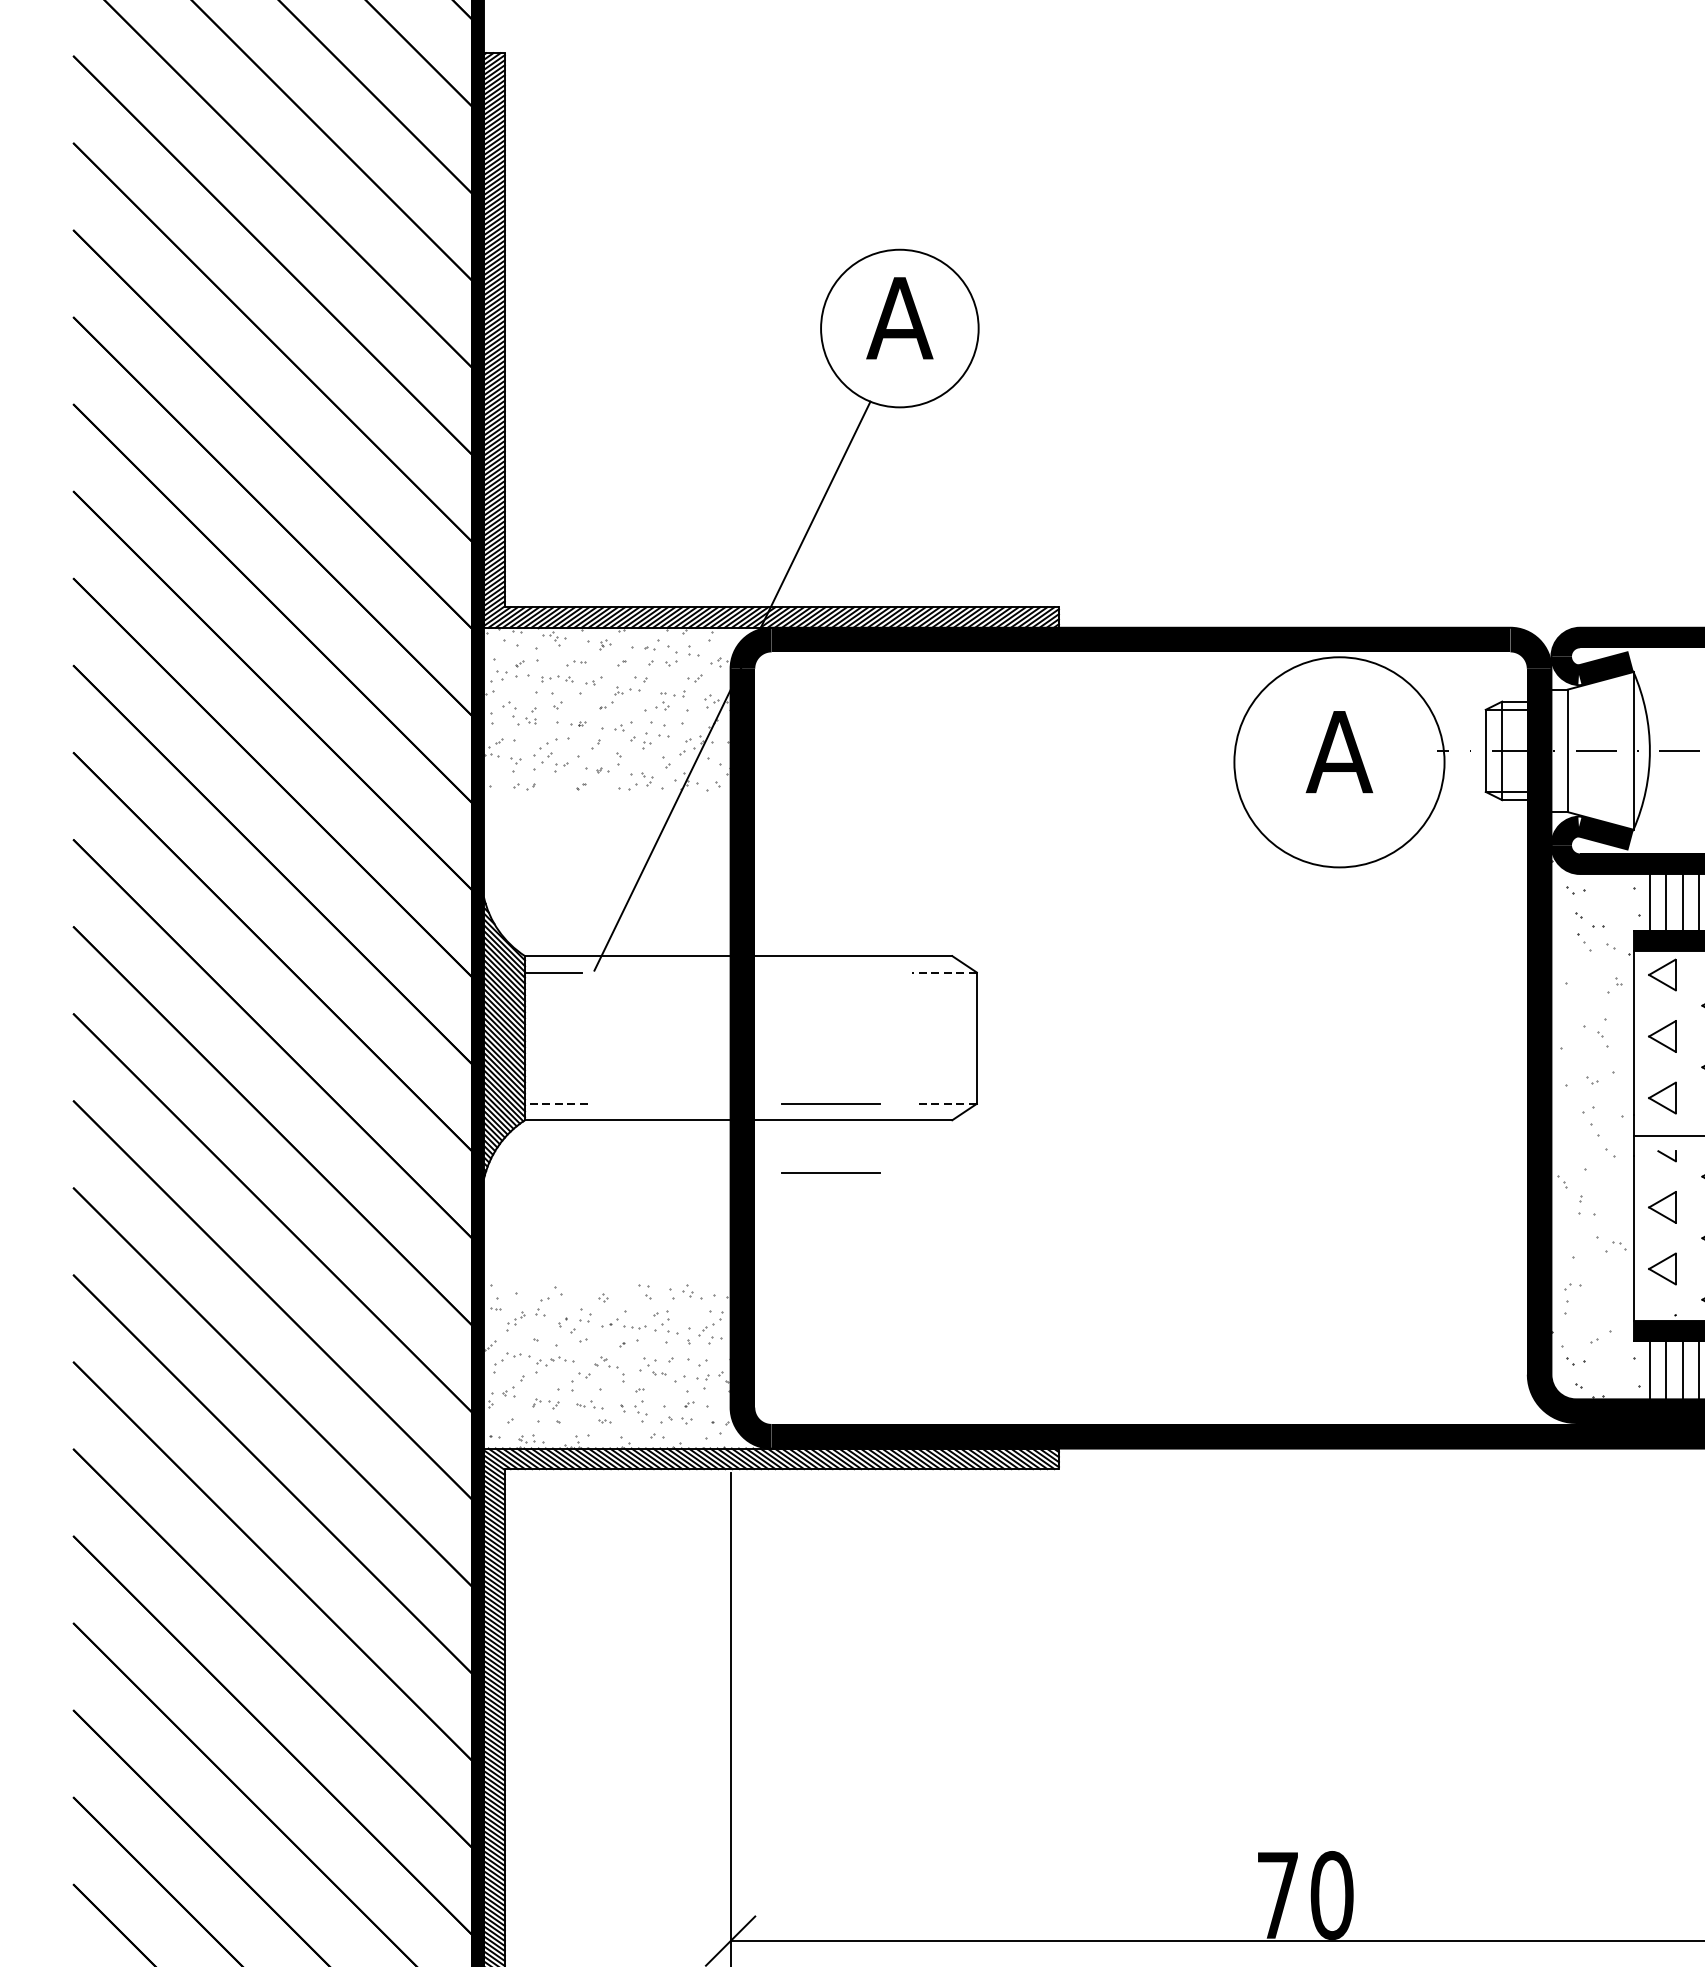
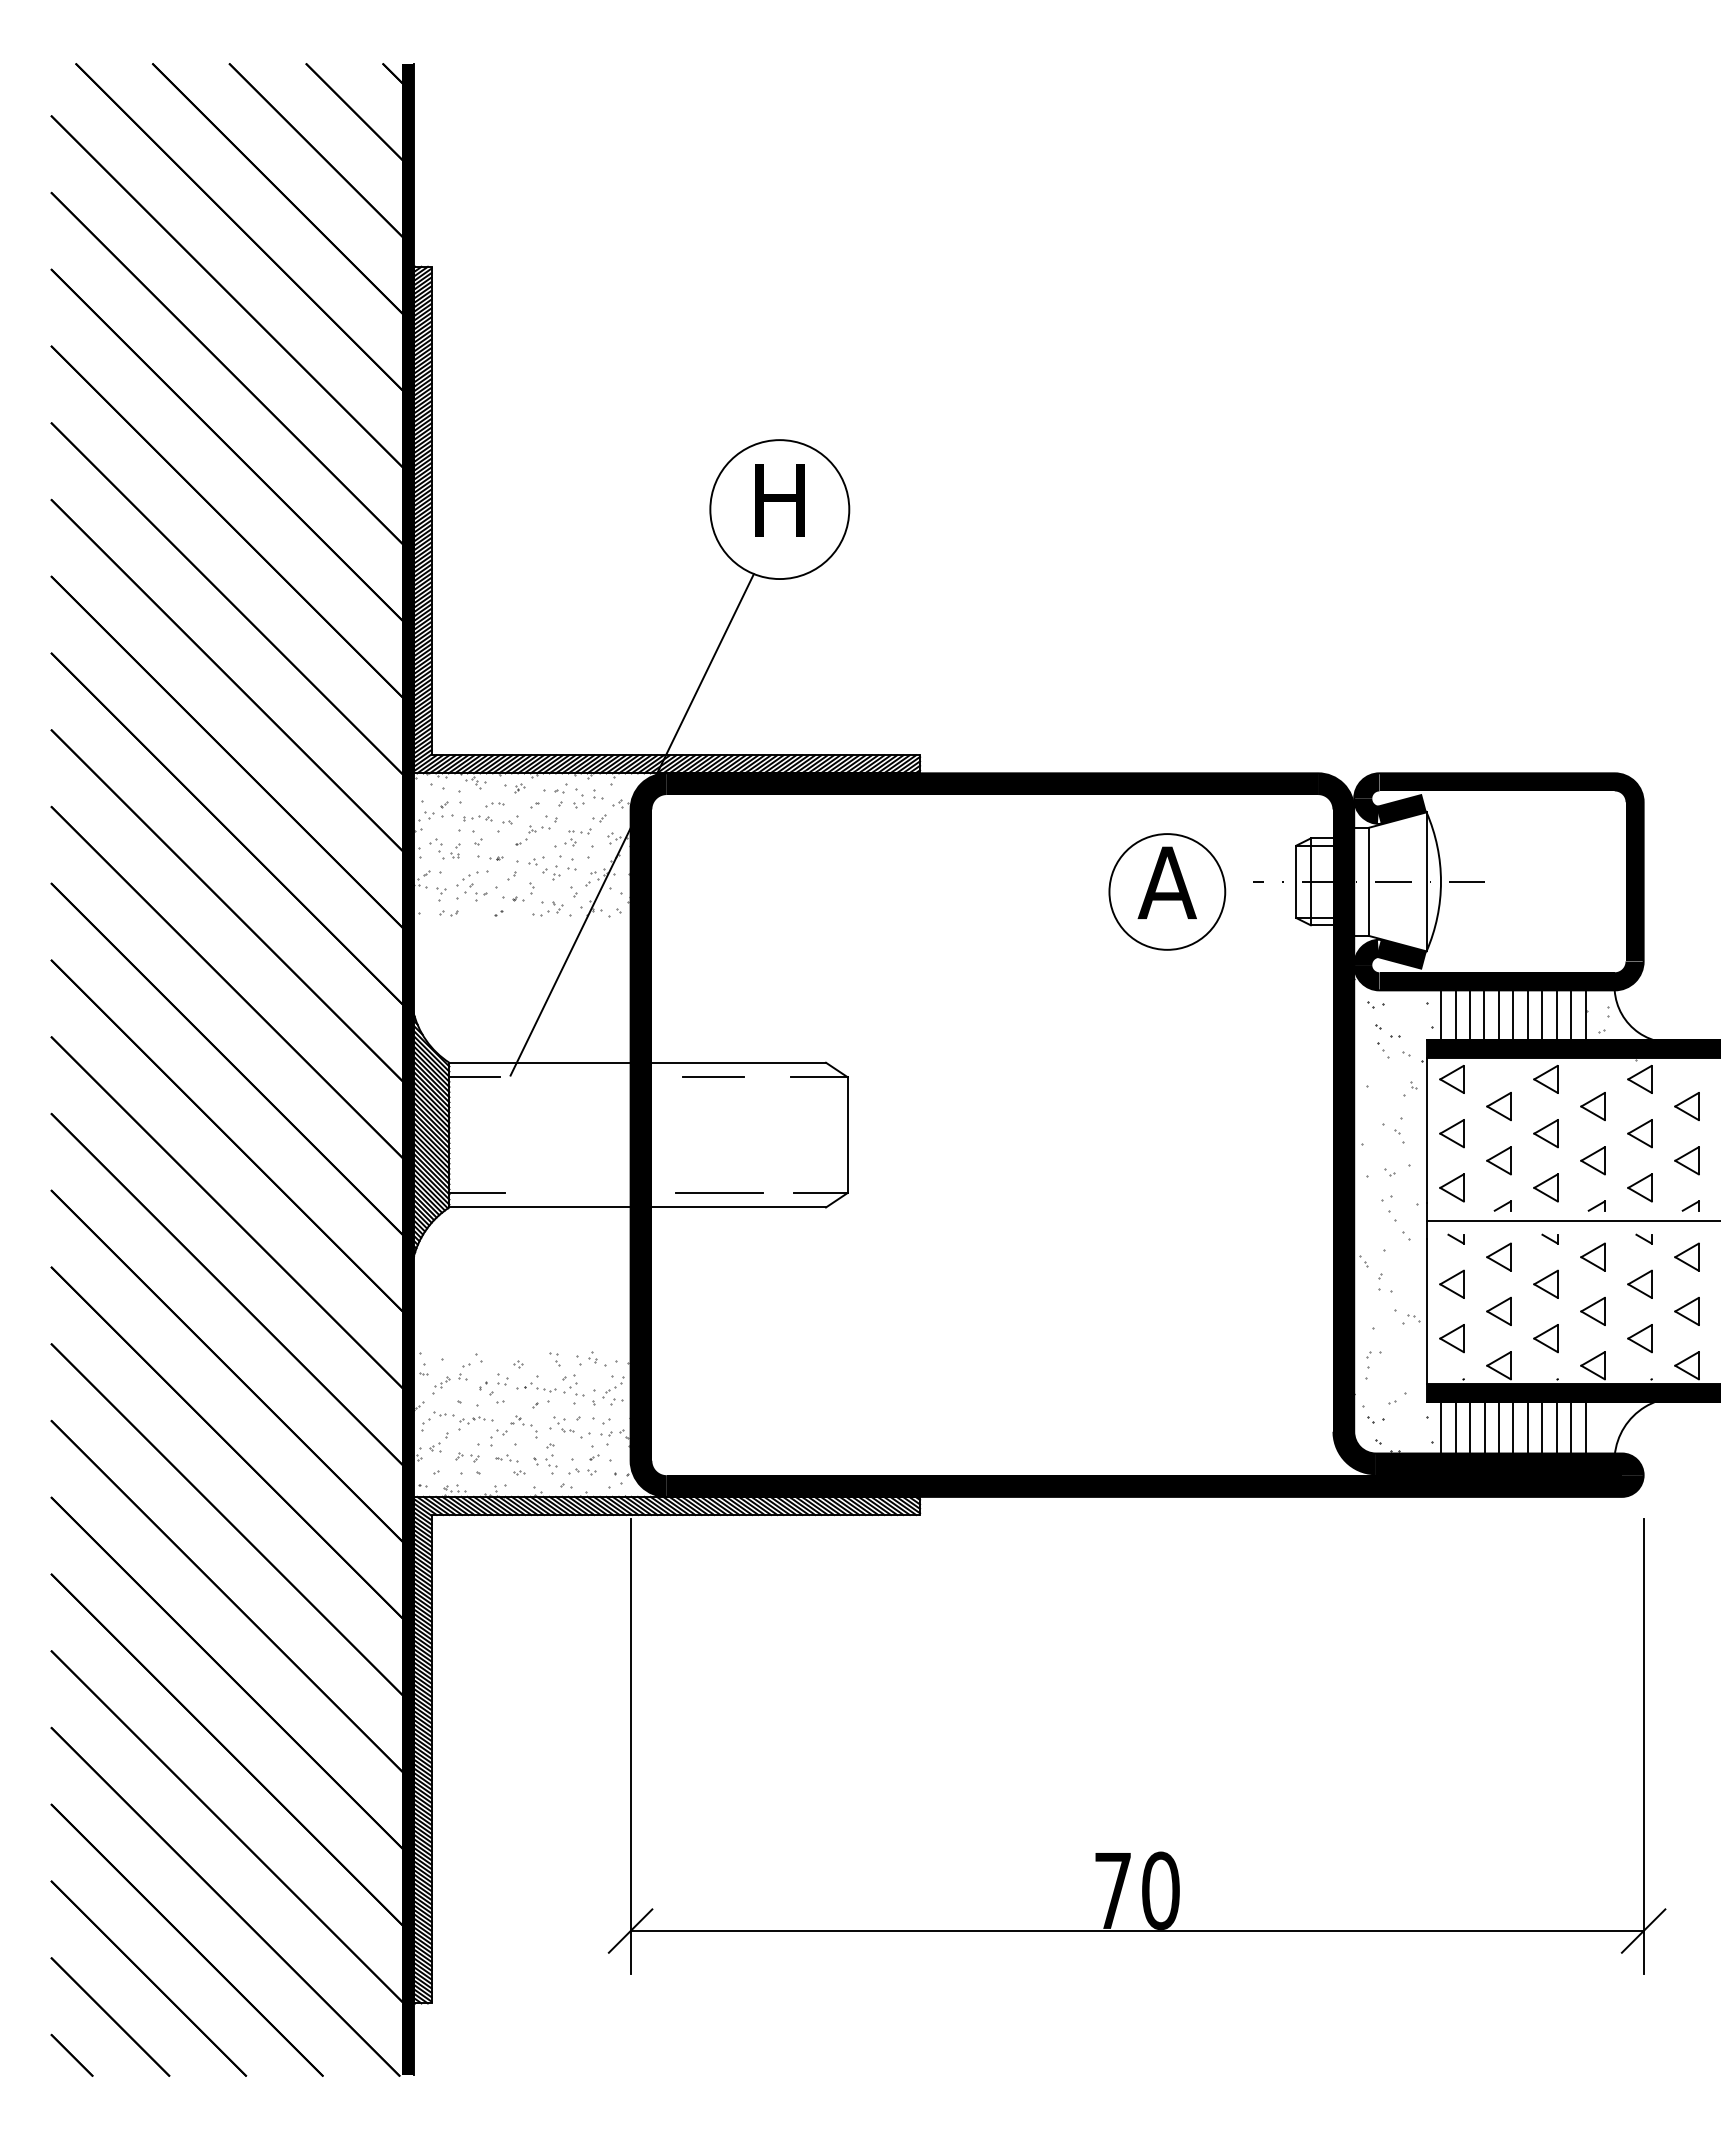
text: (899, 318) -> (779, 500), A -> H
circle: (1339, 761) -> (1167, 891), size x0.62
line: (824, 972) -> (713, 1077), added
line: (943, 972) -> (818, 1077), dashed -> solid
line: (556, 1104) -> (477, 1193), dashed -> solid
line: (946, 1104) -> (820, 1193), dashed -> solid
line: (831, 1172) -> (719, 1253), removed

